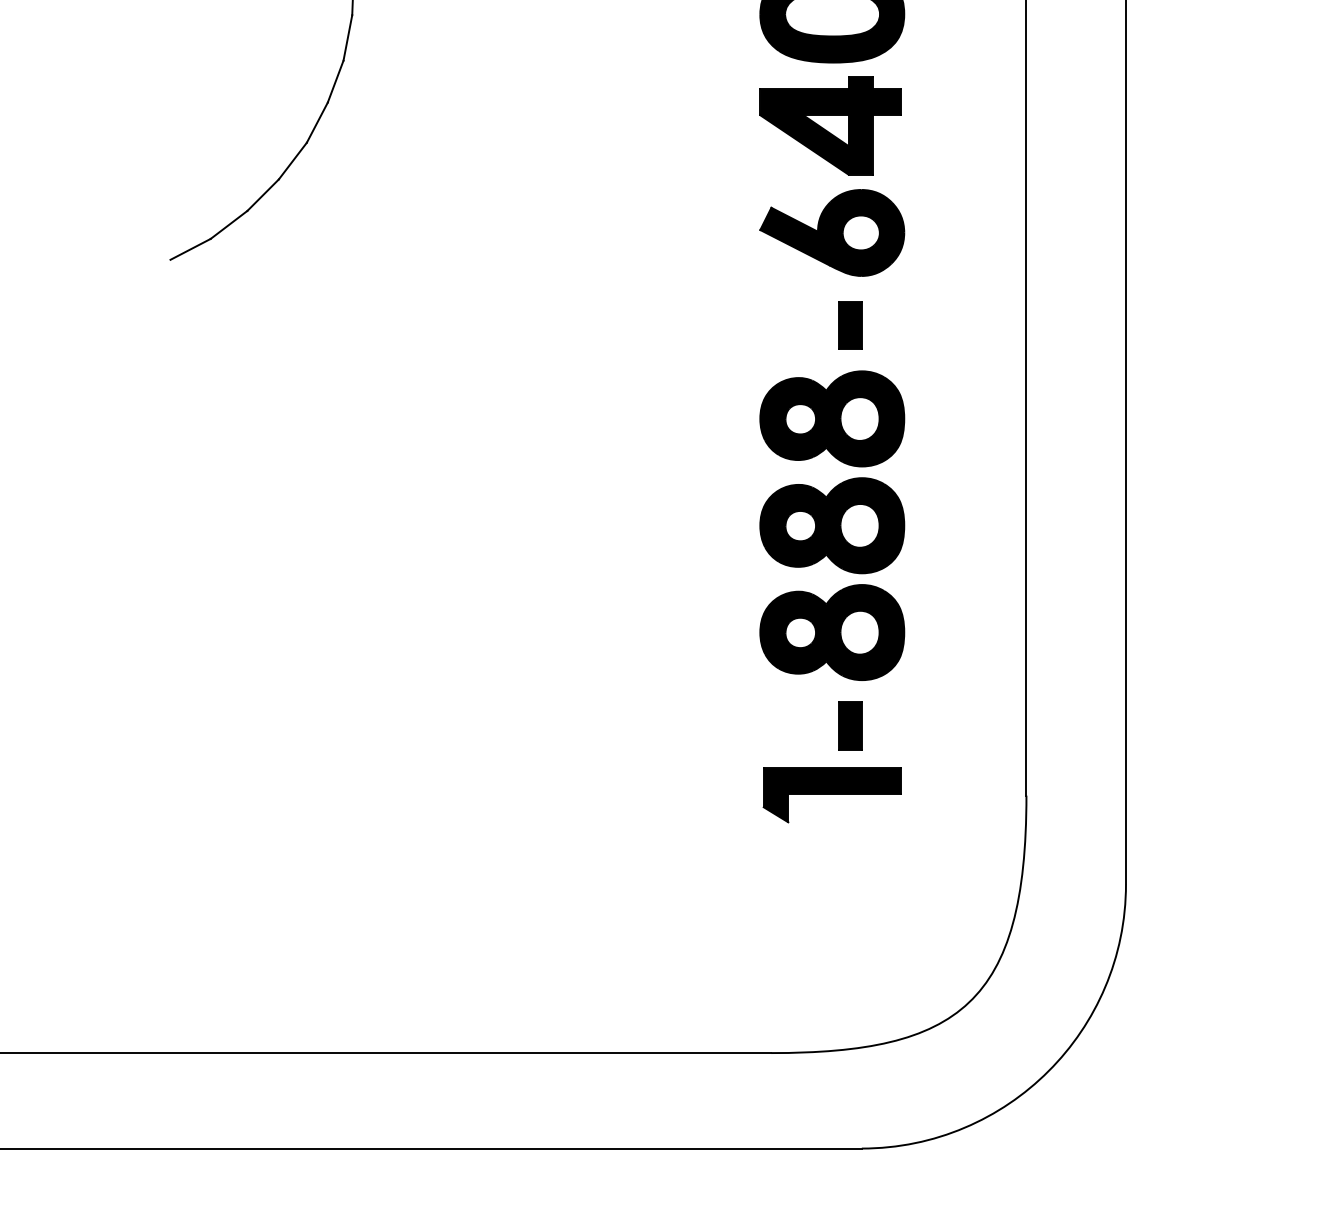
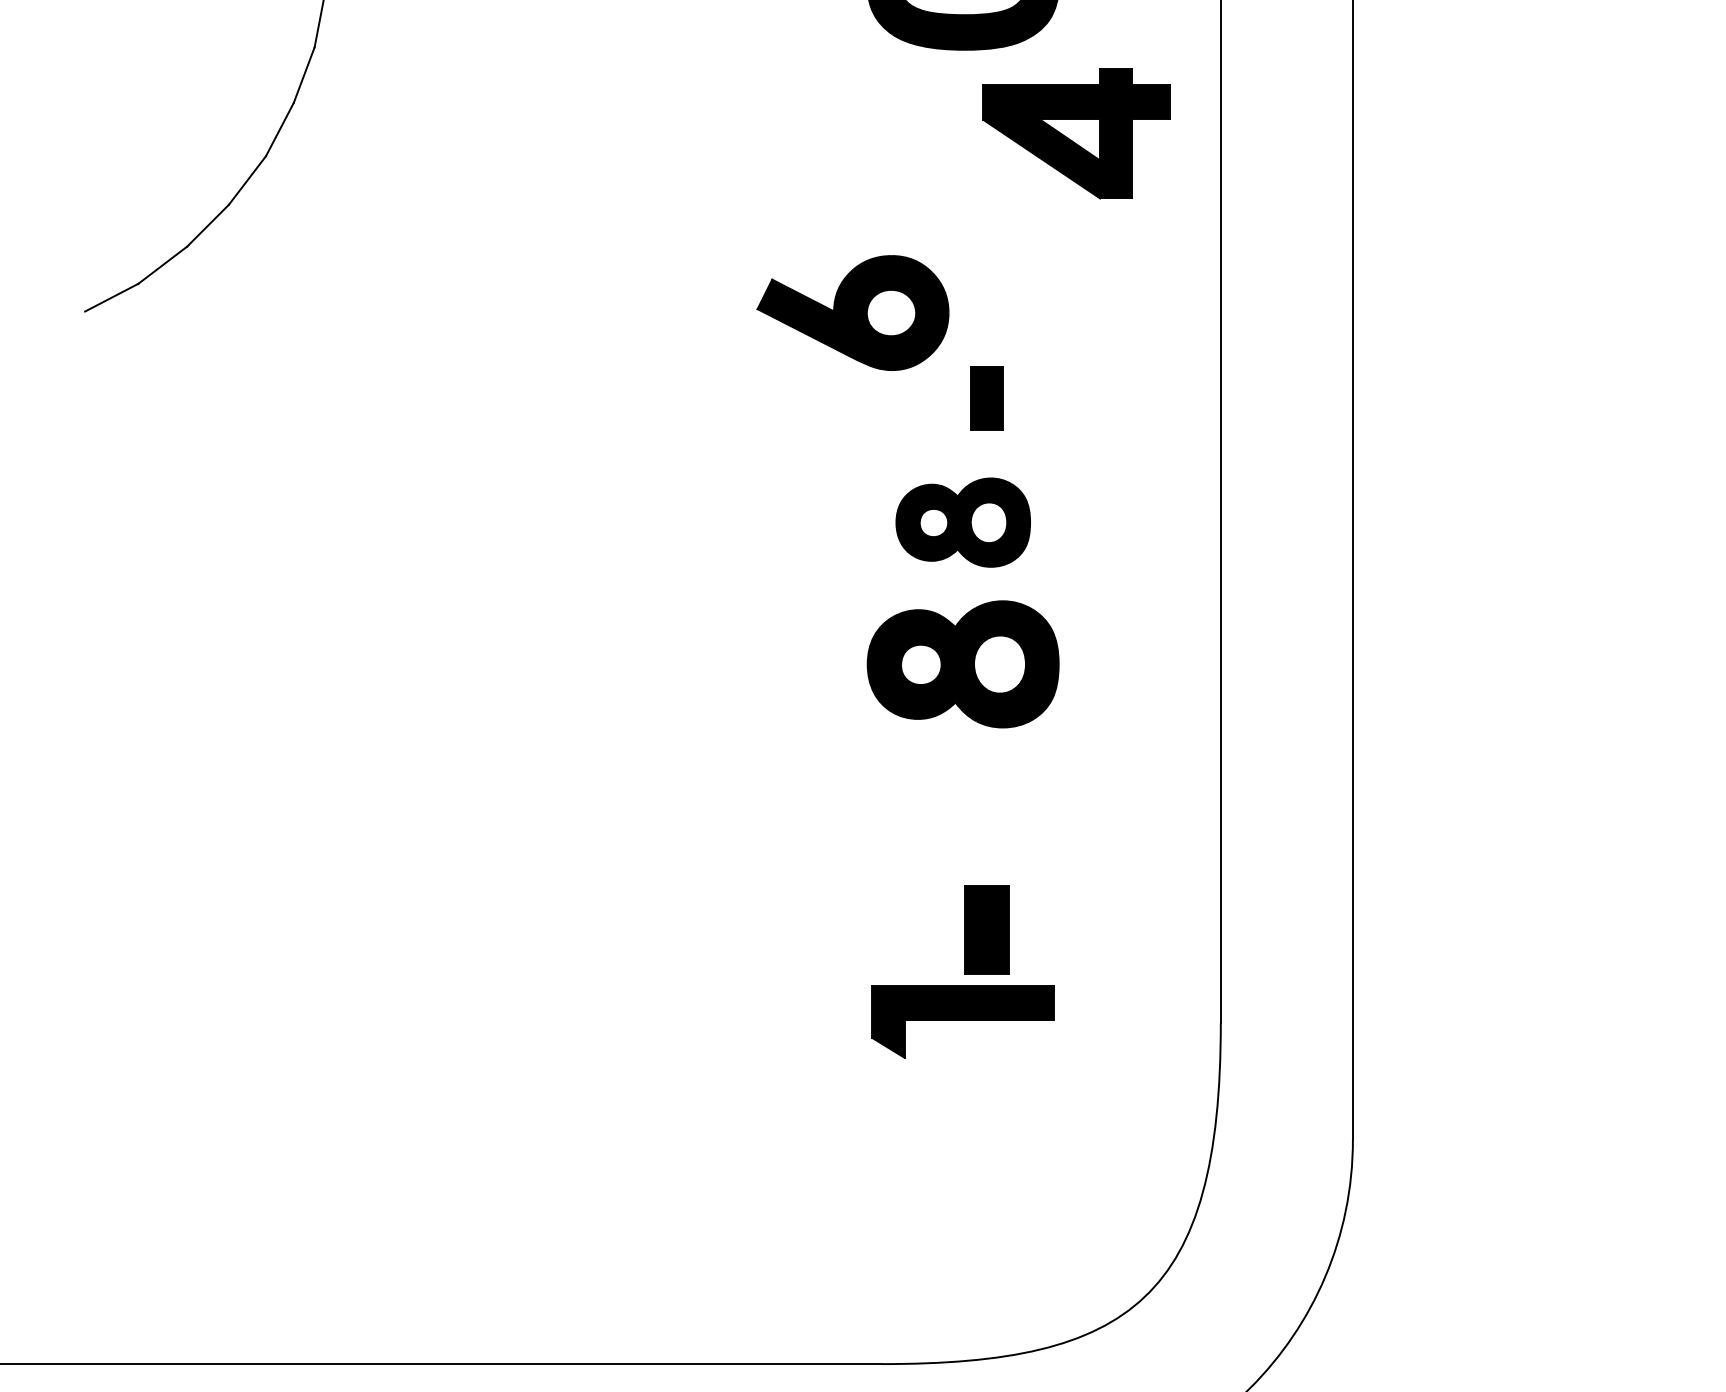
part: (830, 125) -> (1076, 133), moved
part: (832, 232) -> (853, 312), moved
part: (832, 418) -> (963, 522), size x0.7
part: (832, 632) -> (963, 806), removed
part: (850, 725) -> (987, 929), size x1.4

